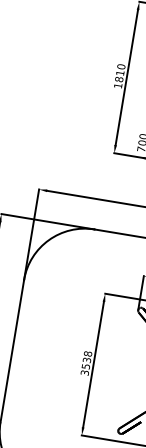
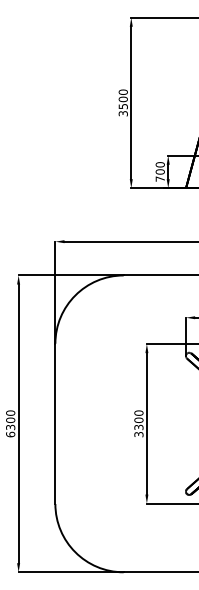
text: (118, 79) -> (122, 106), 1810 -> 3500
text: (86, 359) -> (138, 419), 3538 -> 3300

